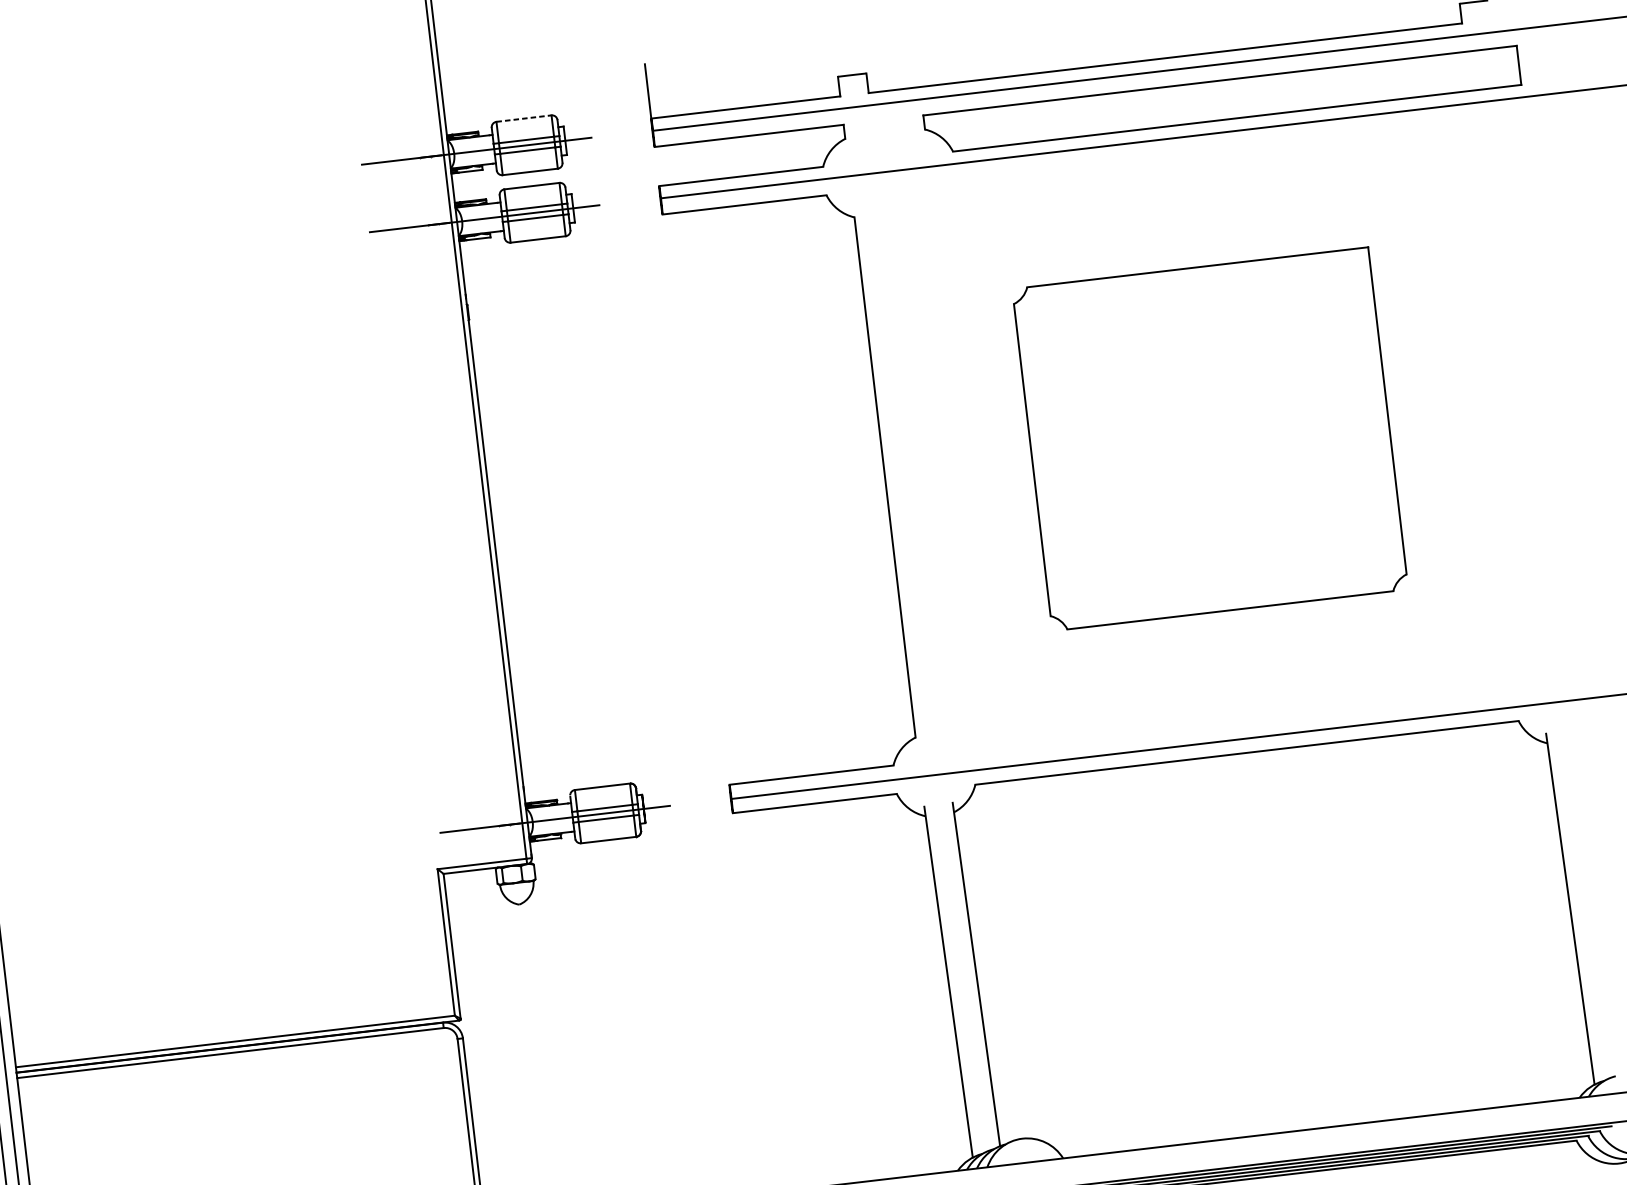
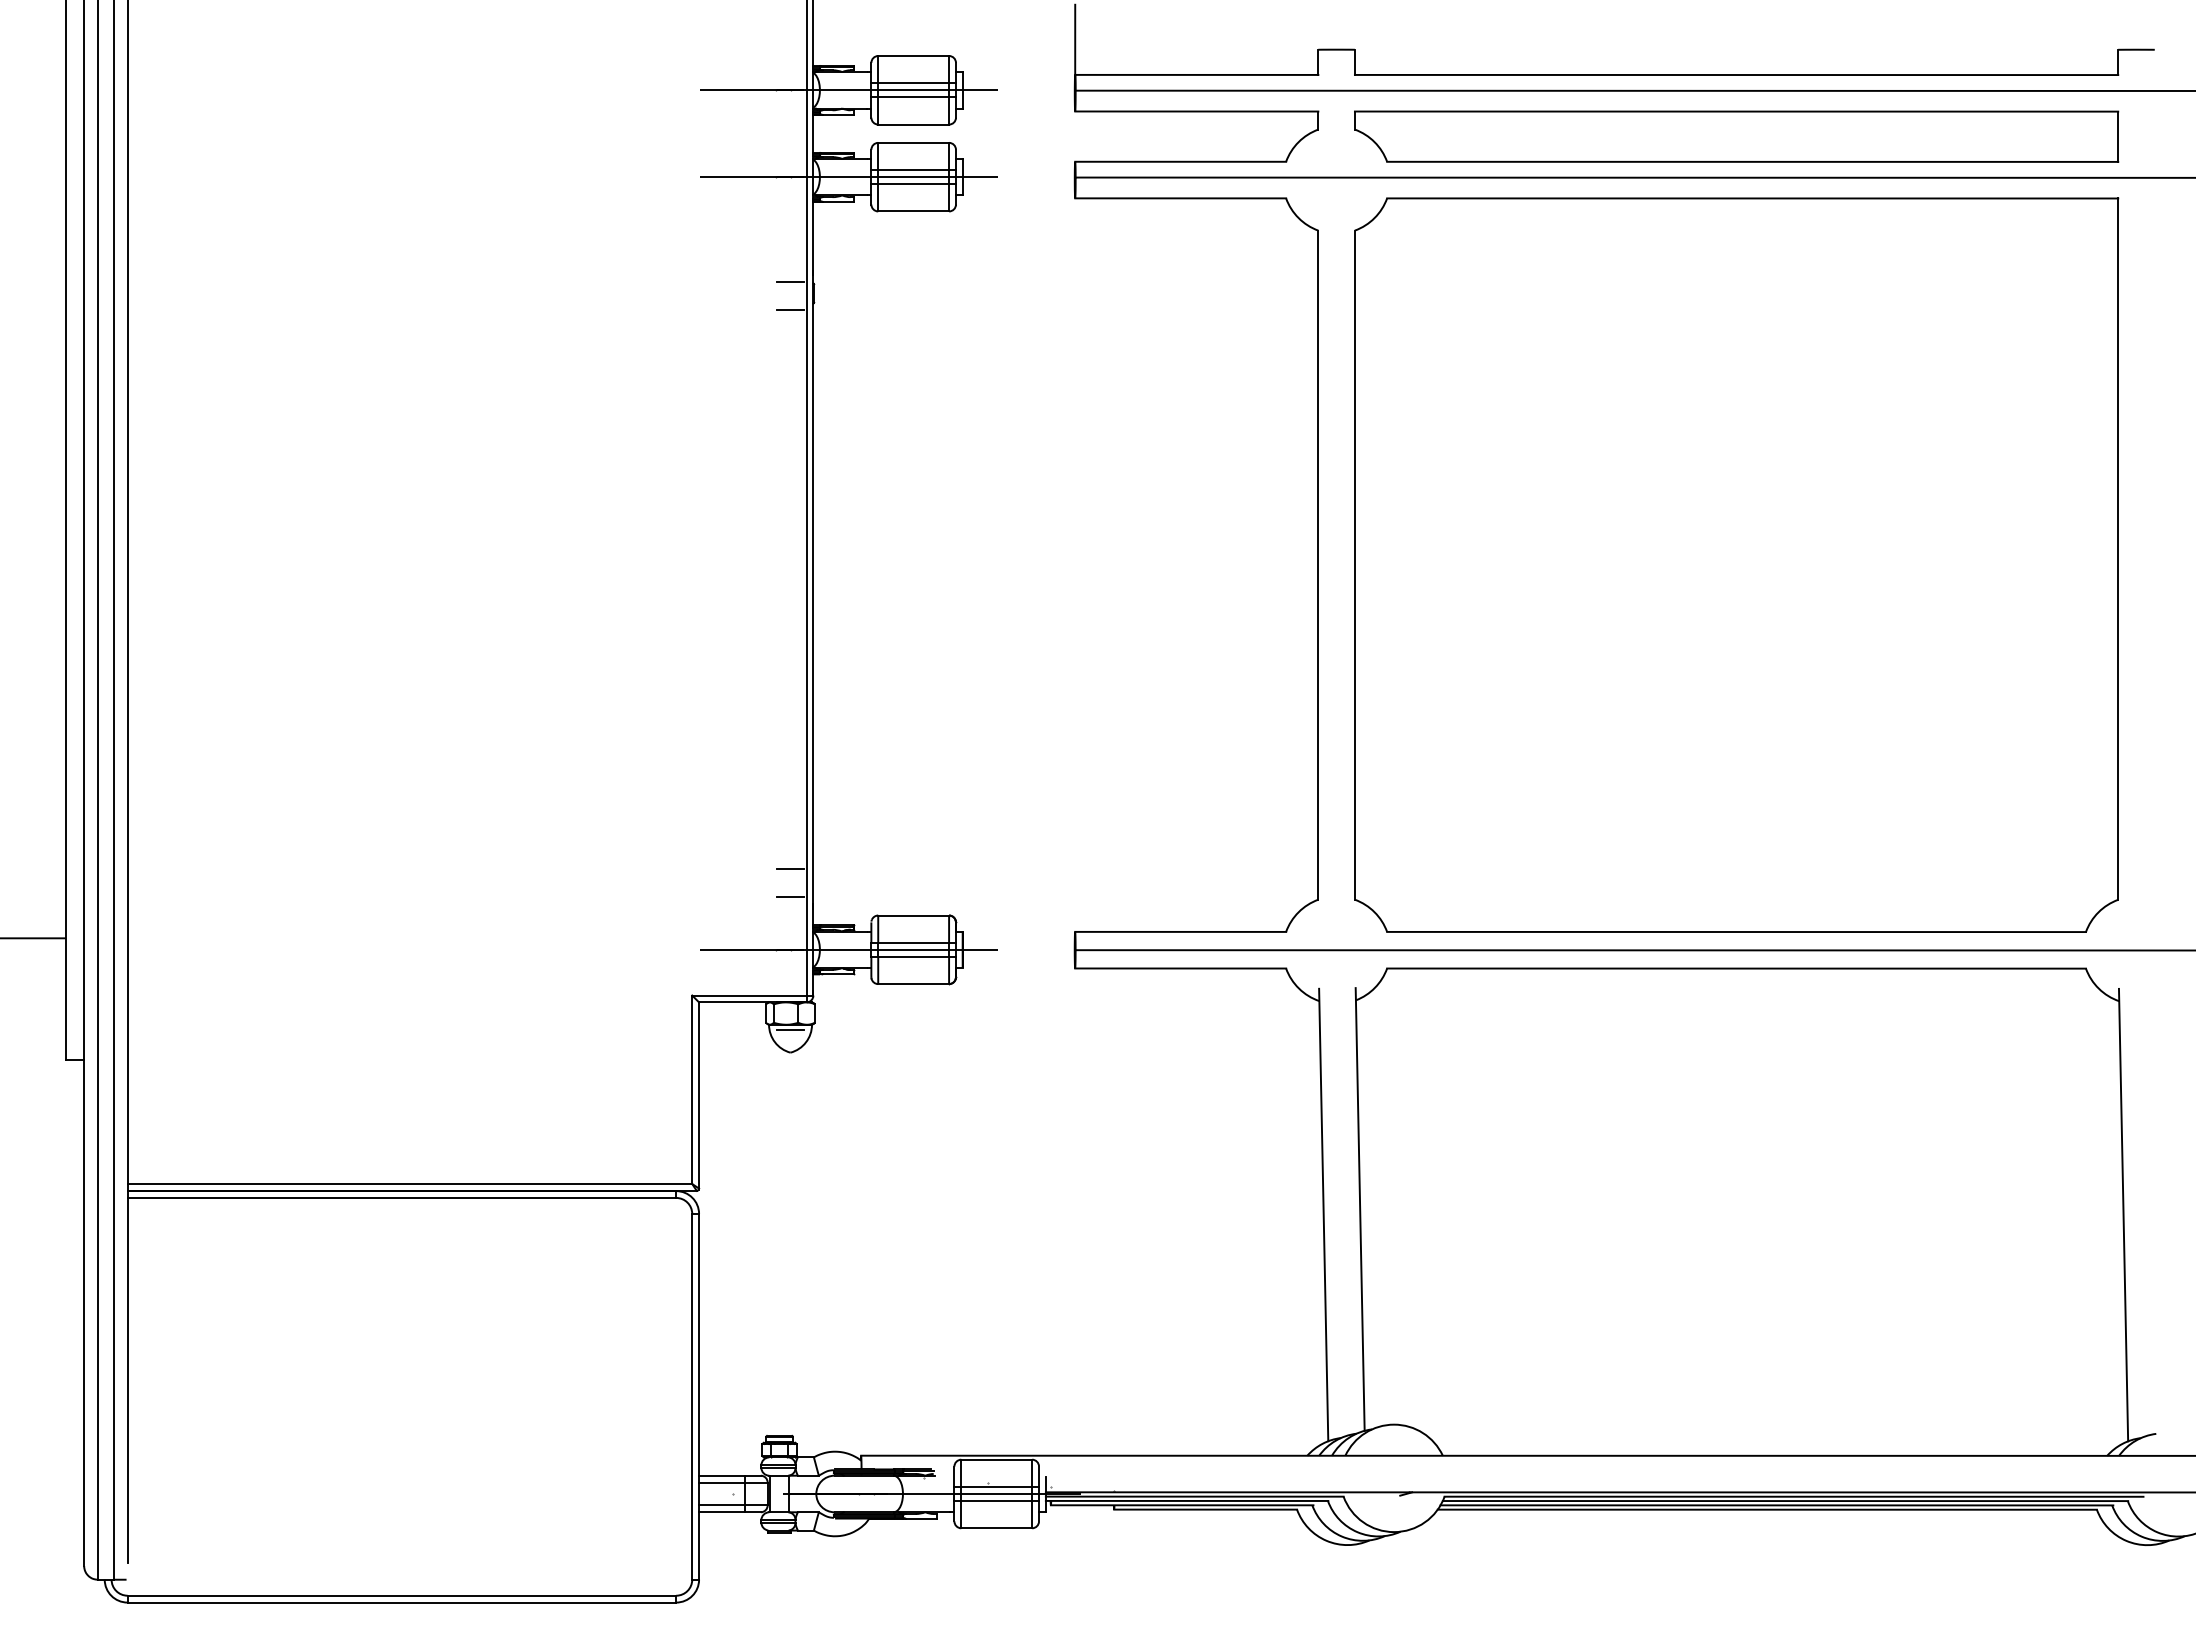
part: (1222, 100) -> (1736, 136), moved
line: (524, 118) -> (914, 56), dashed -> solid
line: (448, 305) -> (790, 282), added
line: (451, 327) -> (790, 310), added
part: (1210, 438) -> (1736, 564), size x1.67
line: (502, 762) -> (790, 869), added
line: (505, 784) -> (790, 897), added
line: (517, 887) -> (790, 1030), added

